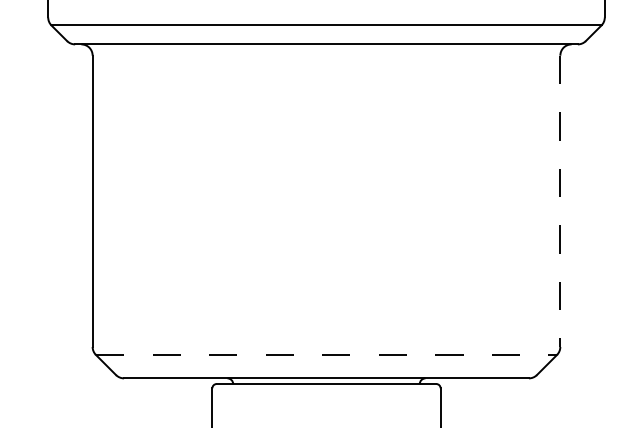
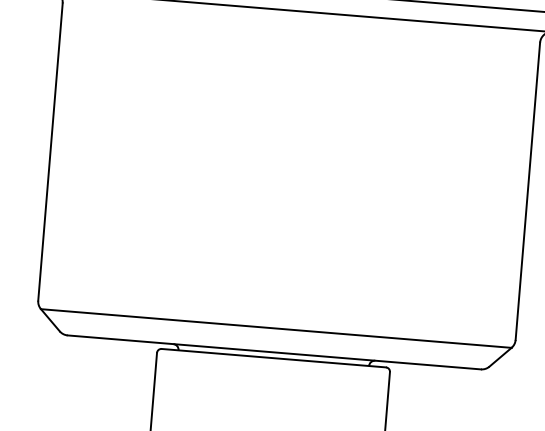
line: (560, 201) -> (528, 191), dashed -> solid
line: (326, 354) -> (276, 328), dashed -> solid

